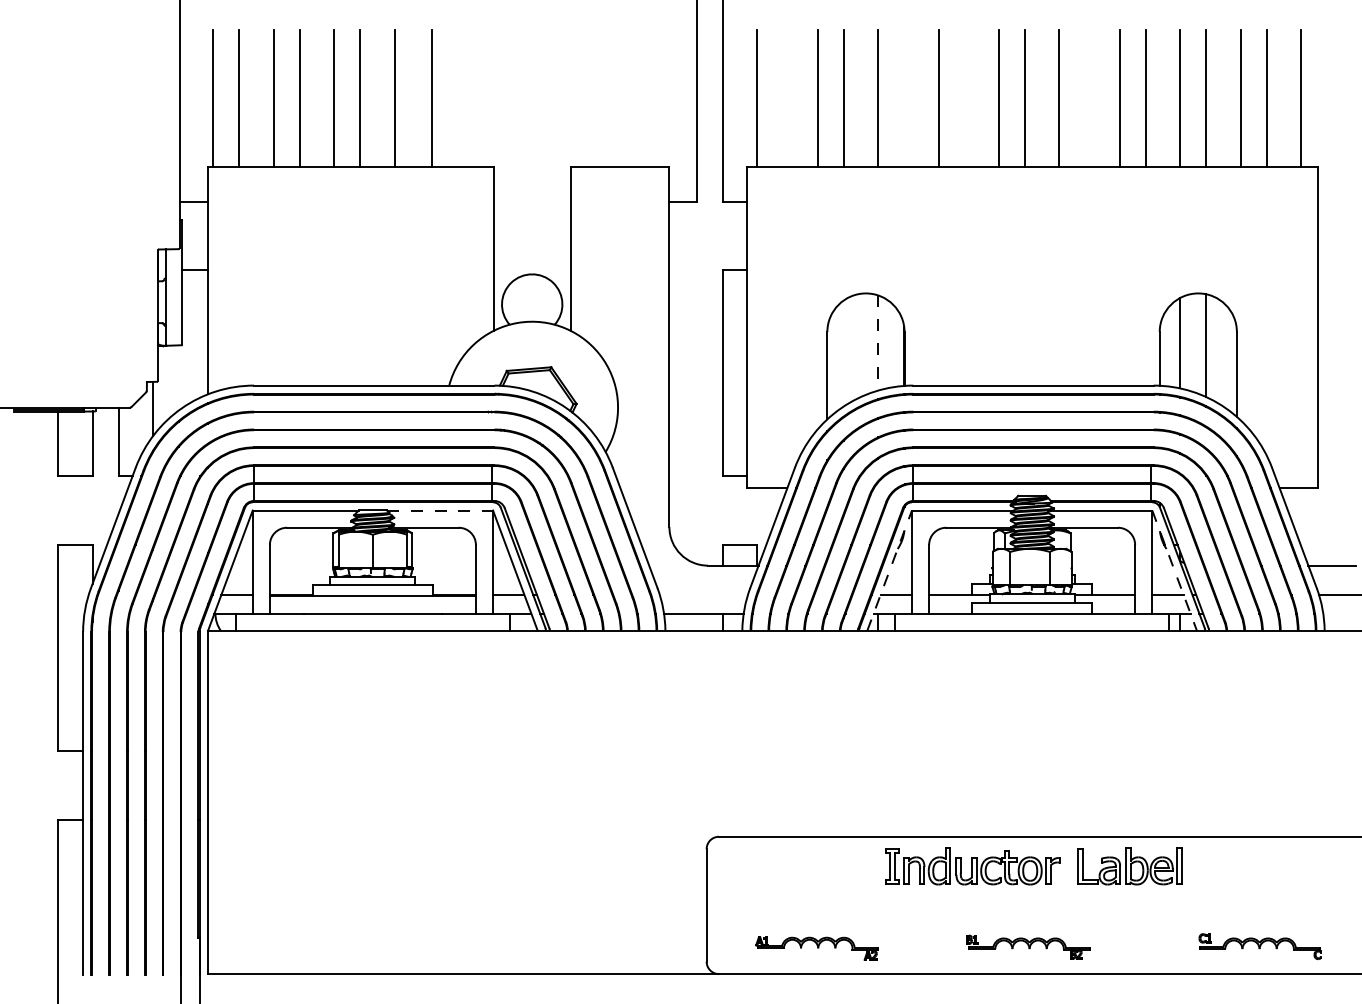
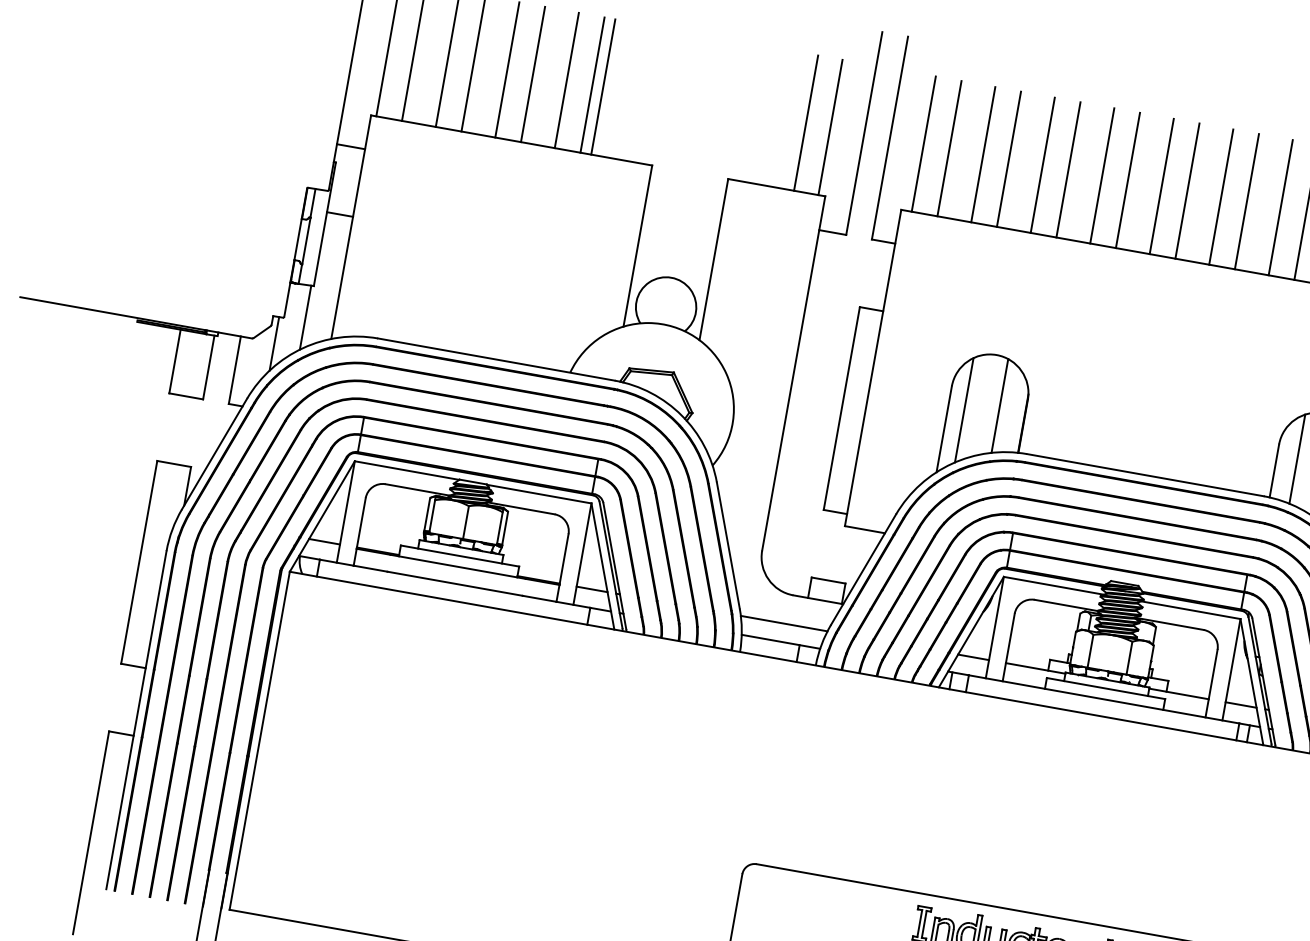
line: (420, 98) -> (592, 85), added
line: (637, 98) -> (805, 123), added
line: (662, 98) -> (830, 127), added
line: (783, 98) -> (949, 148), added
line: (904, 98) -> (1068, 169), added
line: (964, 98) -> (1127, 180), added
line: (1085, 98) -> (1246, 201), added
line: (878, 343) -> (1000, 406), dashed -> solid
line: (843, 353) -> (964, 410), added
line: (179, 377) -> (306, 317), added
line: (440, 510) -> (539, 494), dashed -> solid
line: (889, 570) -> (971, 631), dashed -> solid
line: (1174, 571) -> (1251, 682), dashed -> solid
line: (703, 595) -> (783, 623), added

